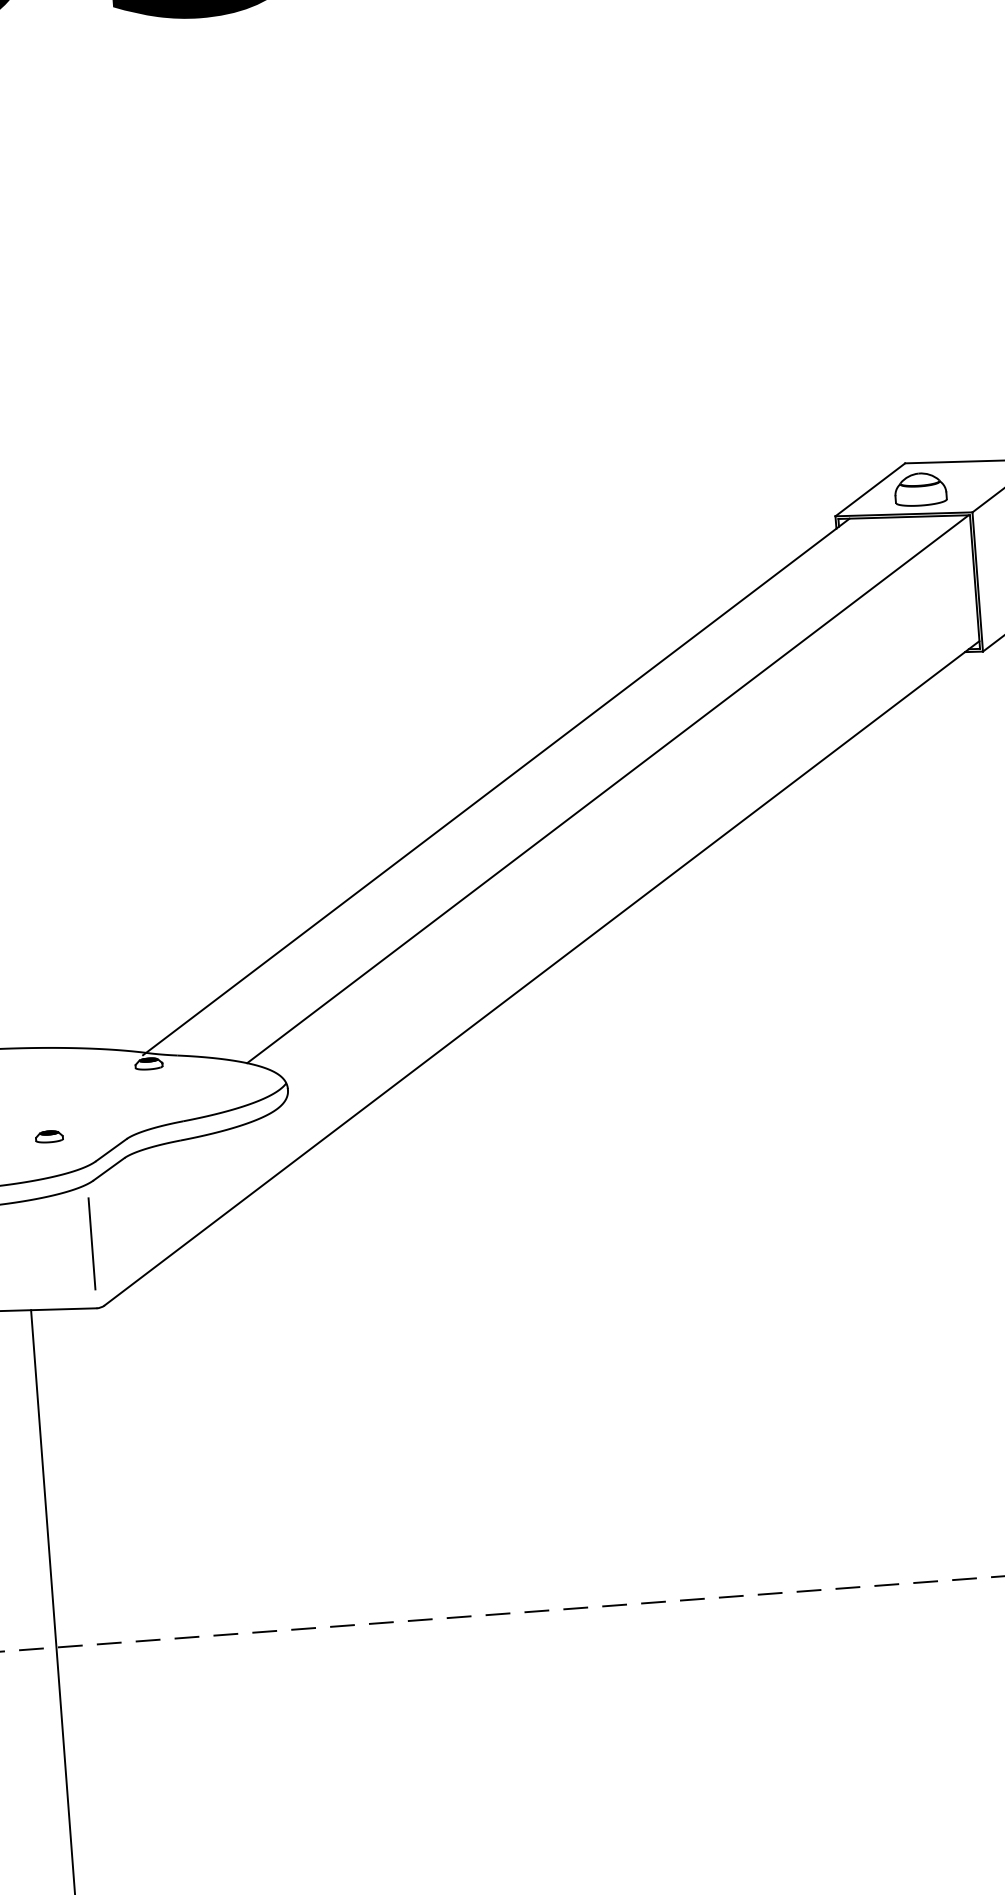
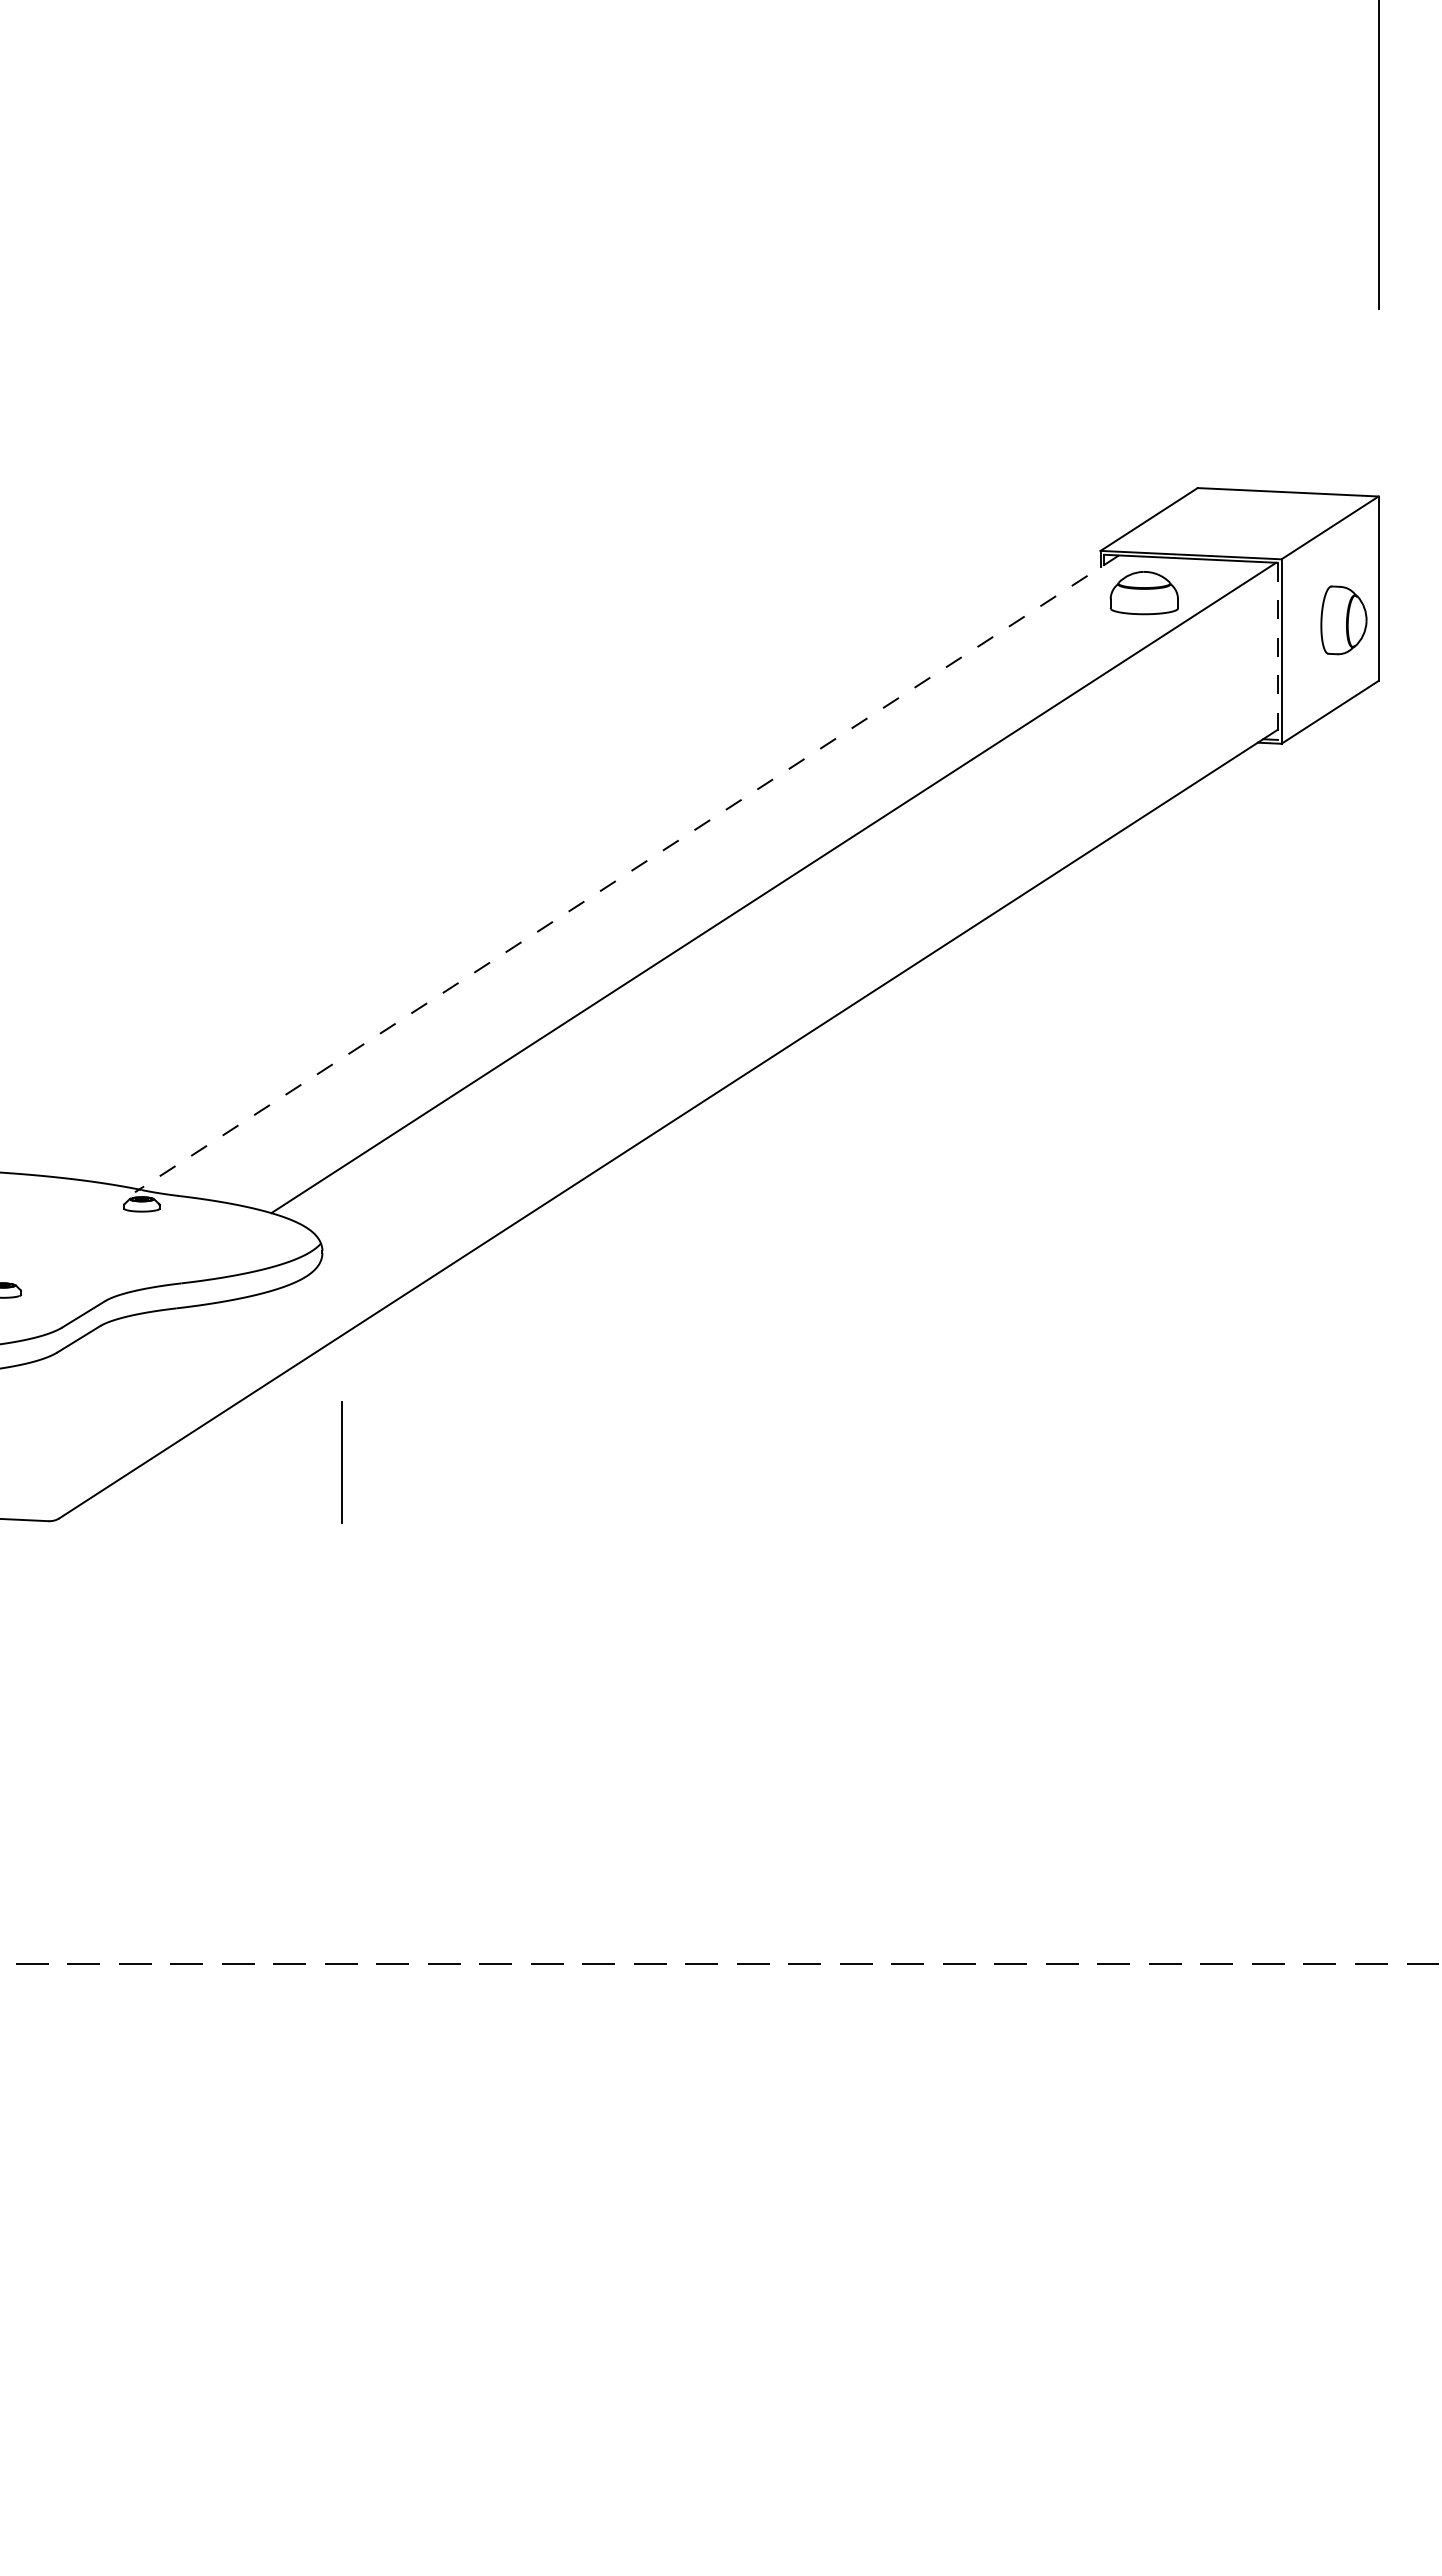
part: (919, 489) -> (1143, 593), moved
line: (974, 582) -> (1277, 651), solid -> dashed
line: (495, 787) -> (626, 874), solid -> dashed
line: (91, 1243) -> (341, 1462), moved

